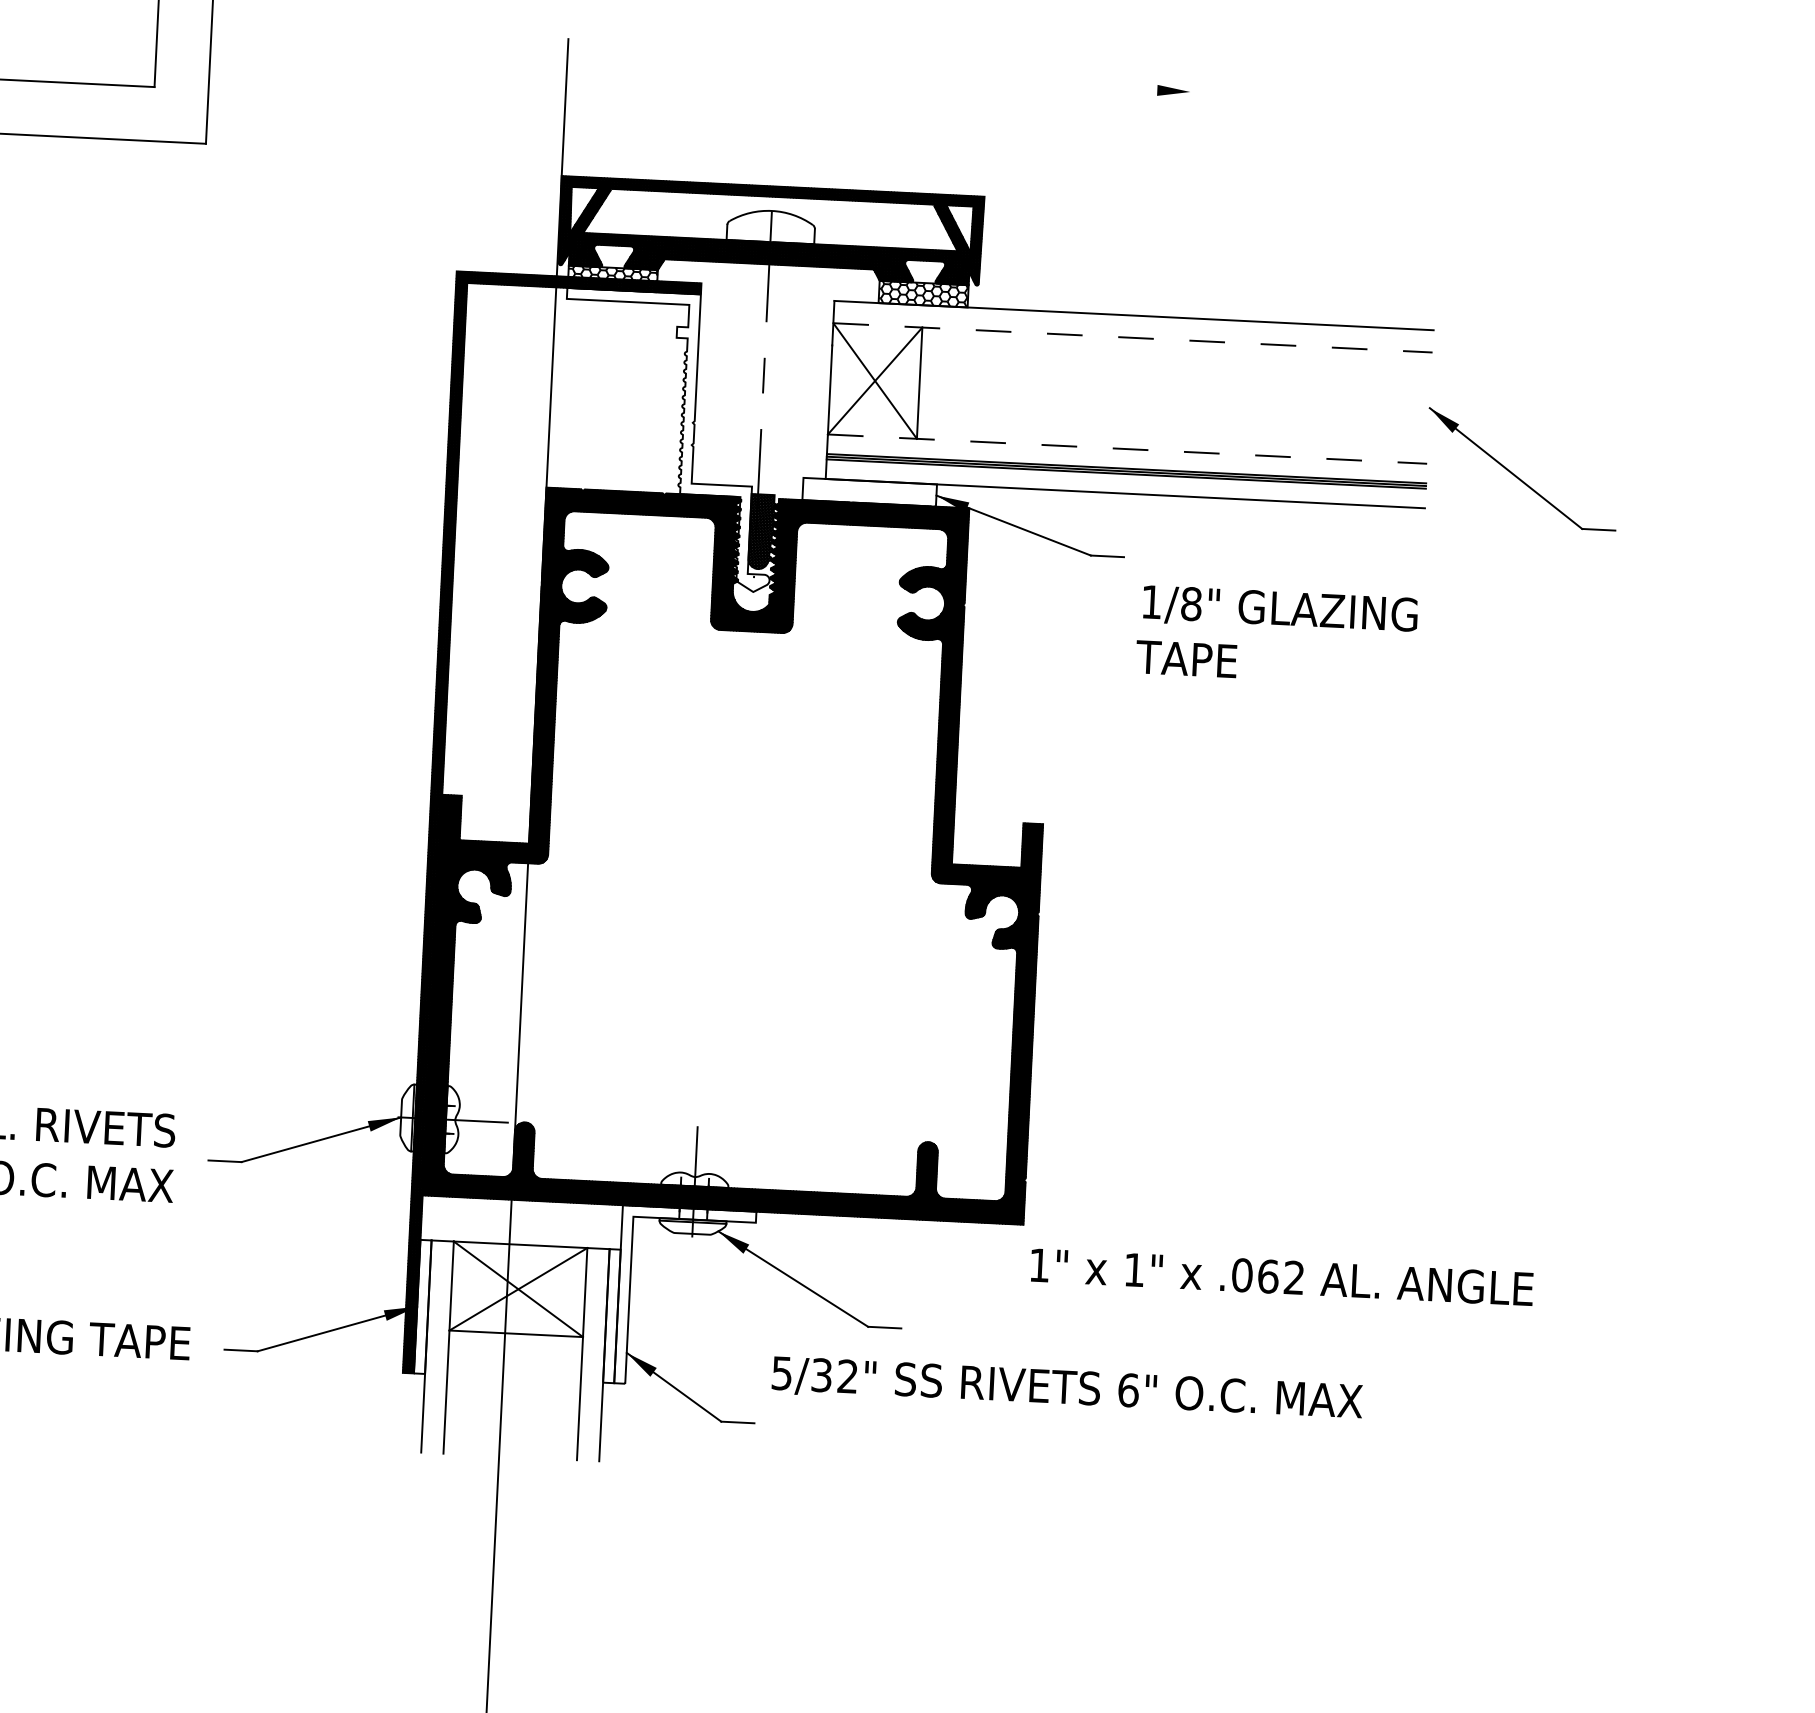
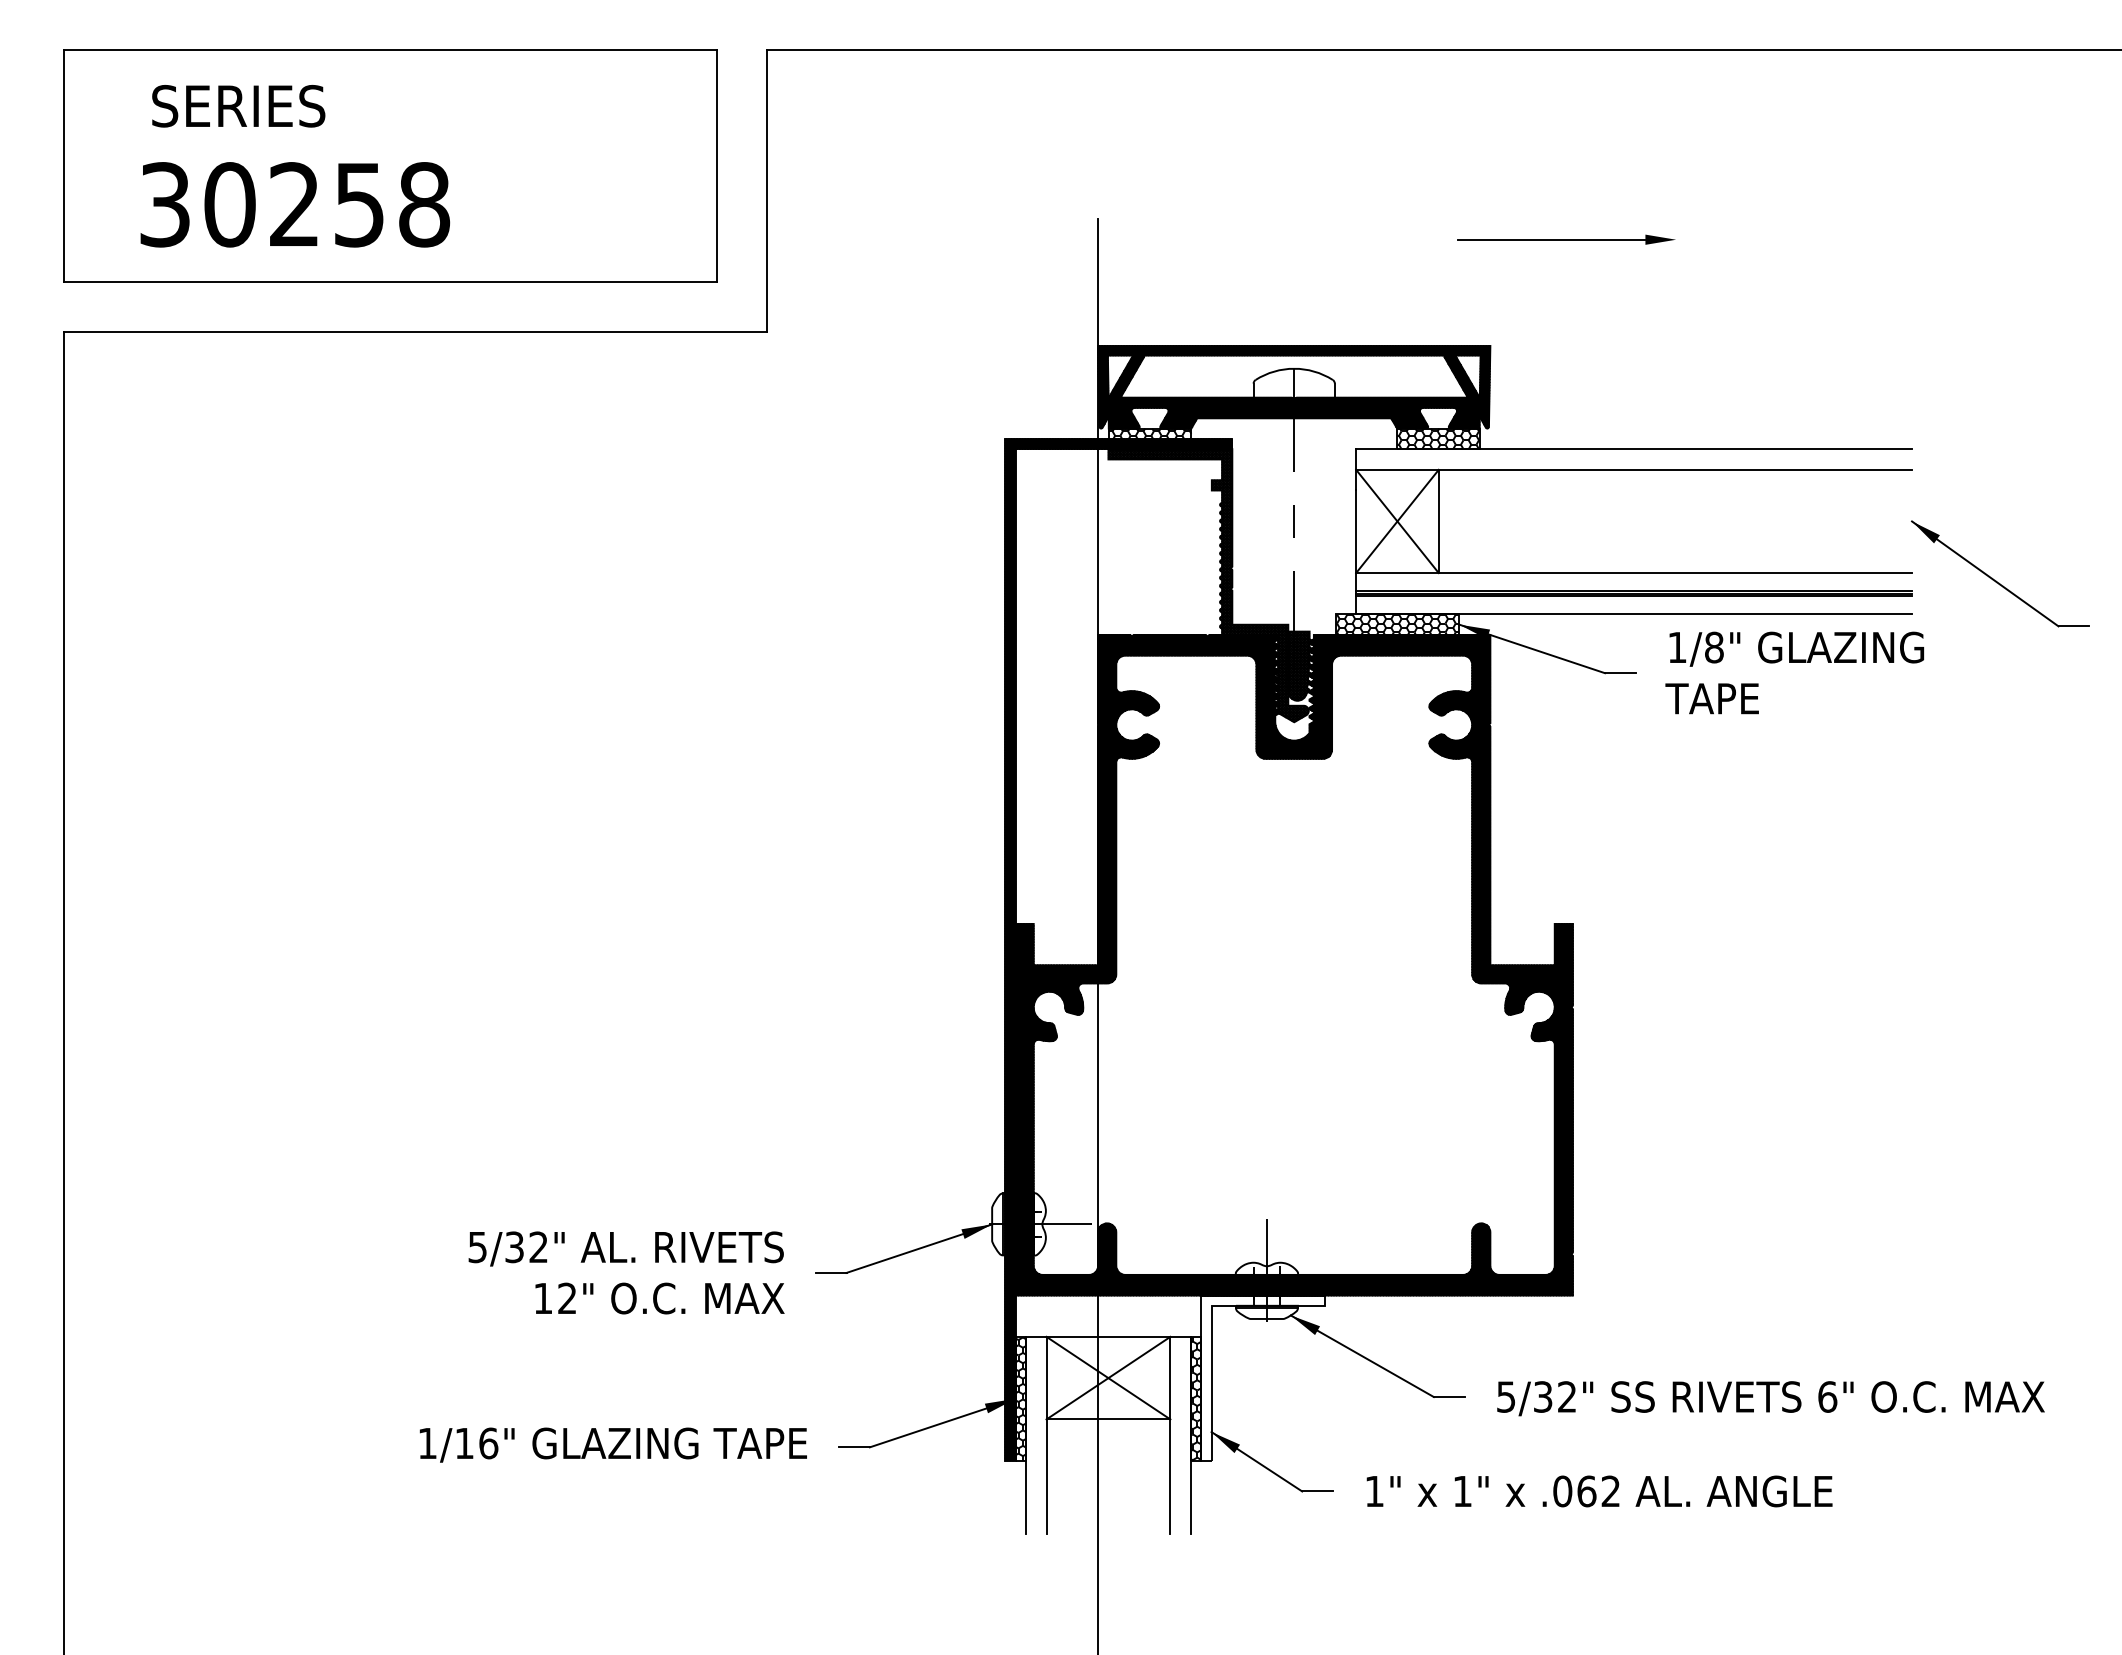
line: (1056, 85) -> (1551, 239), added
line: (1133, 337) -> (1634, 469), dashed -> solid
hatch: (668, 440) -> (1208, 585), added
line: (1127, 449) -> (1634, 573), dashed -> solid
hatch: (869, 492) -> (1397, 624), added
text: (1276, 635) -> (1794, 672), moved
text: (1281, 1277) -> (1599, 1491), moved
hatch: (422, 1306) -> (1020, 1398), added
hatch: (612, 1315) -> (1196, 1398), added
text: (1066, 1388) -> (1770, 1398), moved

